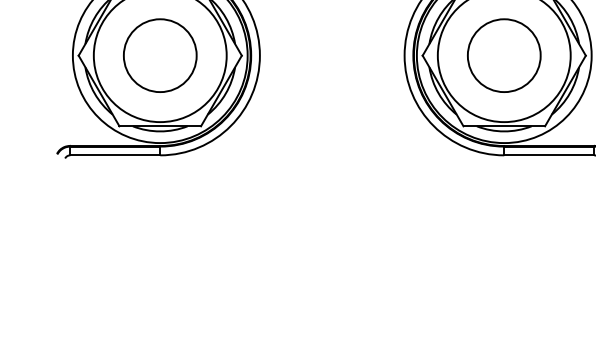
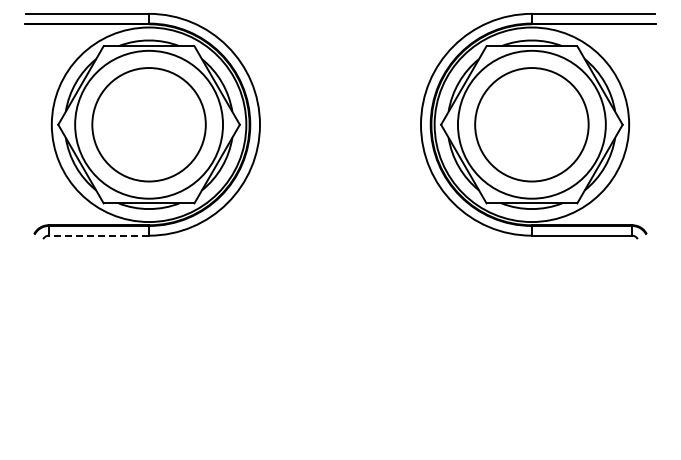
circle: (159, 55) -> (148, 124), size x1.4
circle: (503, 55) -> (531, 124), size x1.4
line: (114, 155) -> (98, 235), solid -> dashed

